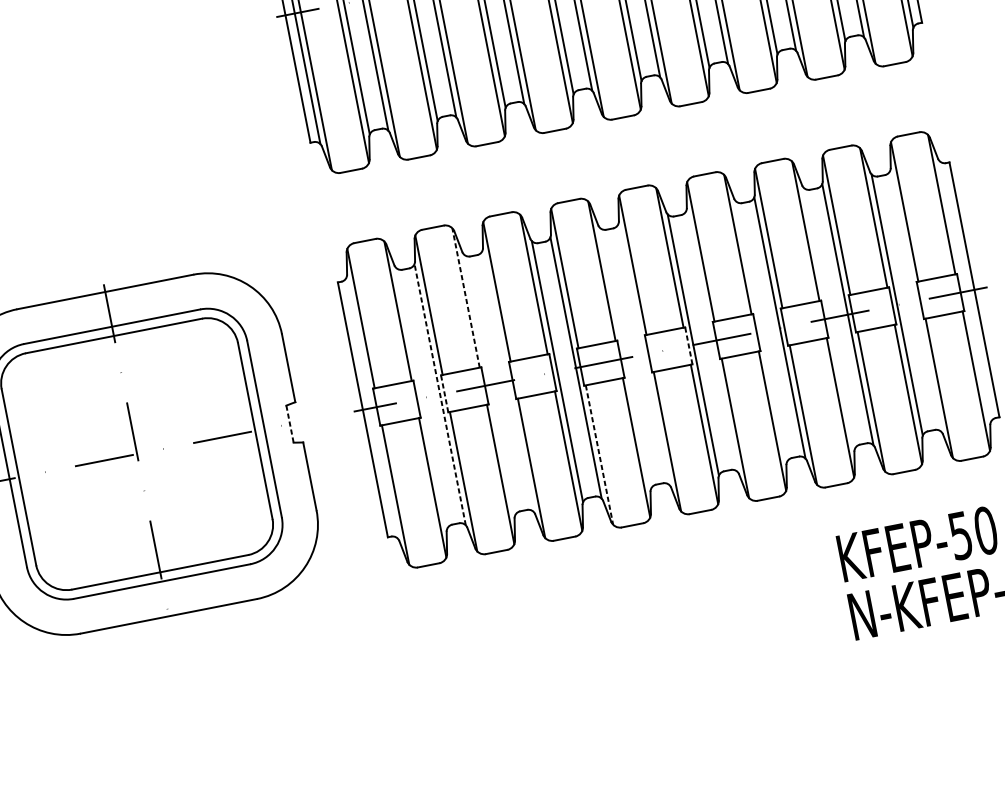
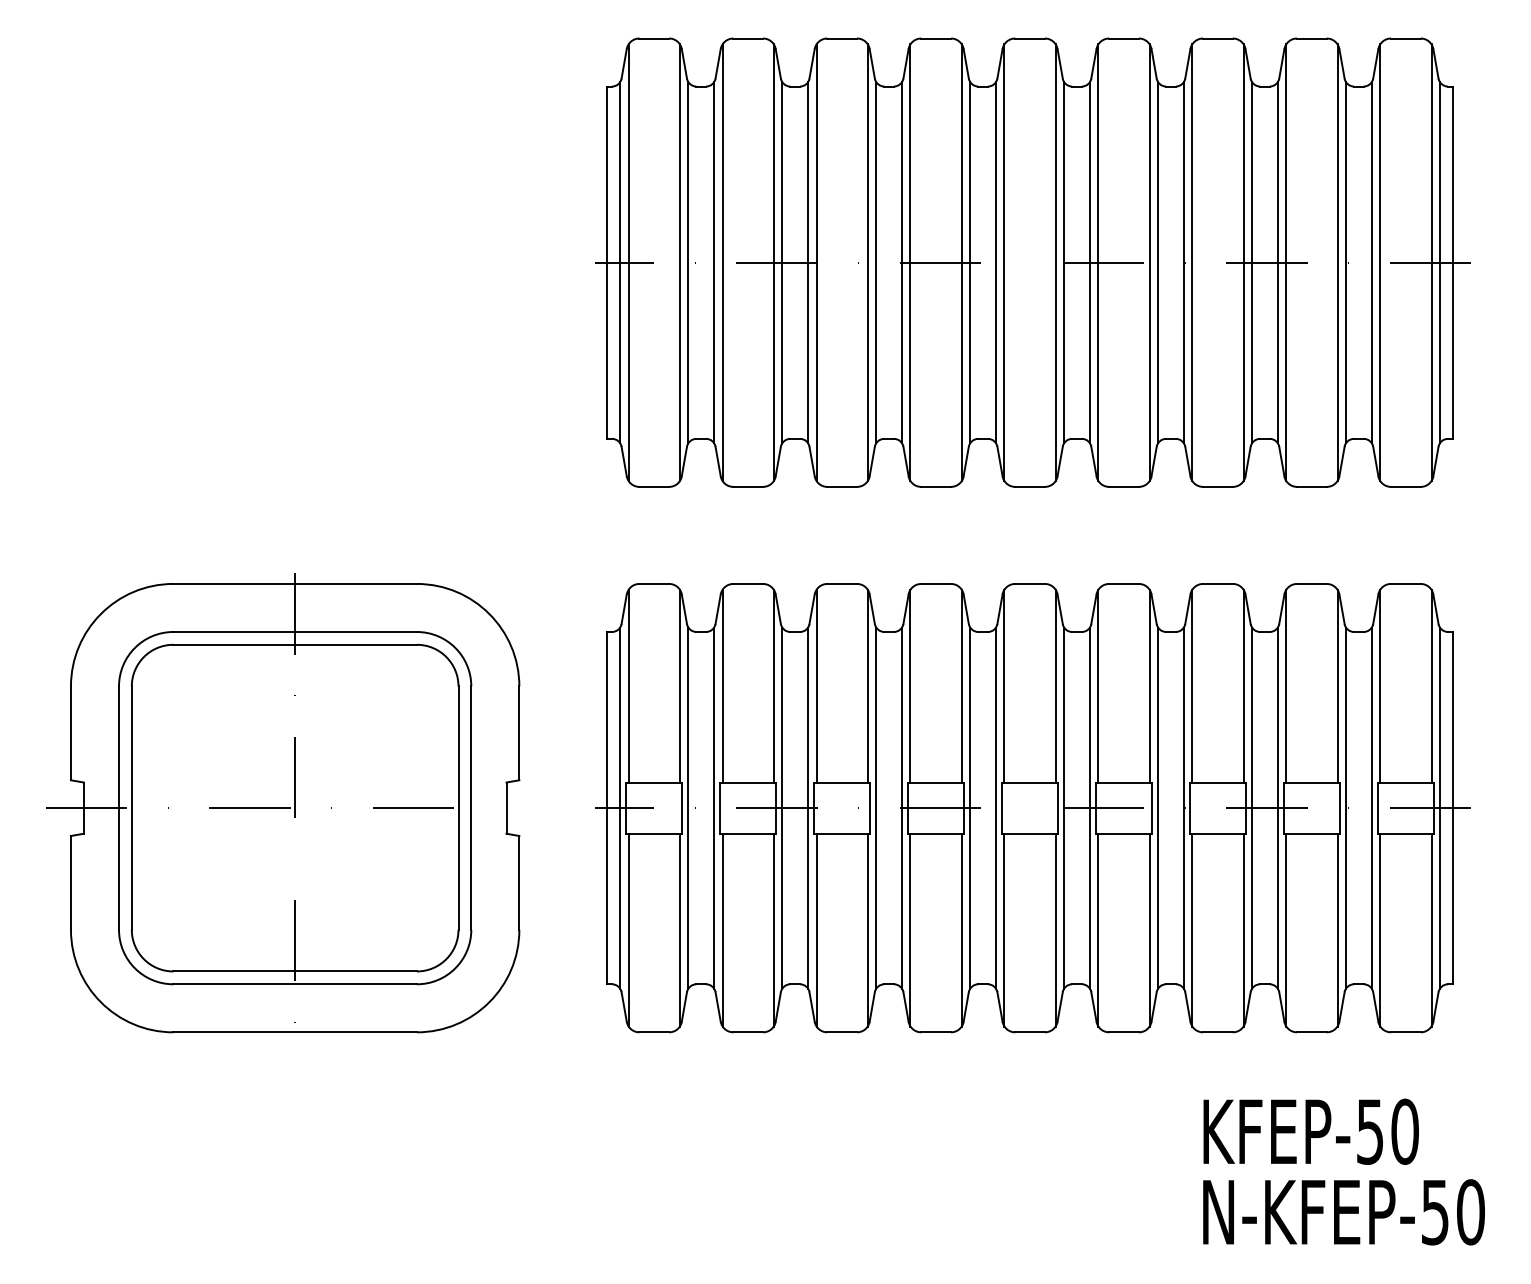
line: (964, 291) -> (1439, 807), added
line: (465, 297) -> (773, 685), dashed -> solid
line: (915, 300) -> (1371, 807), added
line: (829, 317) -> (1252, 807), added
line: (761, 331) -> (1158, 807), added
line: (711, 340) -> (1089, 807), added
line: (688, 346) -> (1057, 808), dashed -> solid
line: (643, 354) -> (995, 807), added
line: (625, 357) -> (970, 807), added
line: (508, 380) -> (808, 807), added
line: (489, 384) -> (782, 807), added
line: (440, 394) -> (714, 808), dashed -> solid
line: (444, 394) -> (720, 808), dashed -> solid
line: (421, 397) -> (688, 807), added
line: (372, 407) -> (620, 807), added
line: (290, 424) -> (506, 808), dashed -> solid
line: (599, 455) -> (910, 930), dashed -> solid

